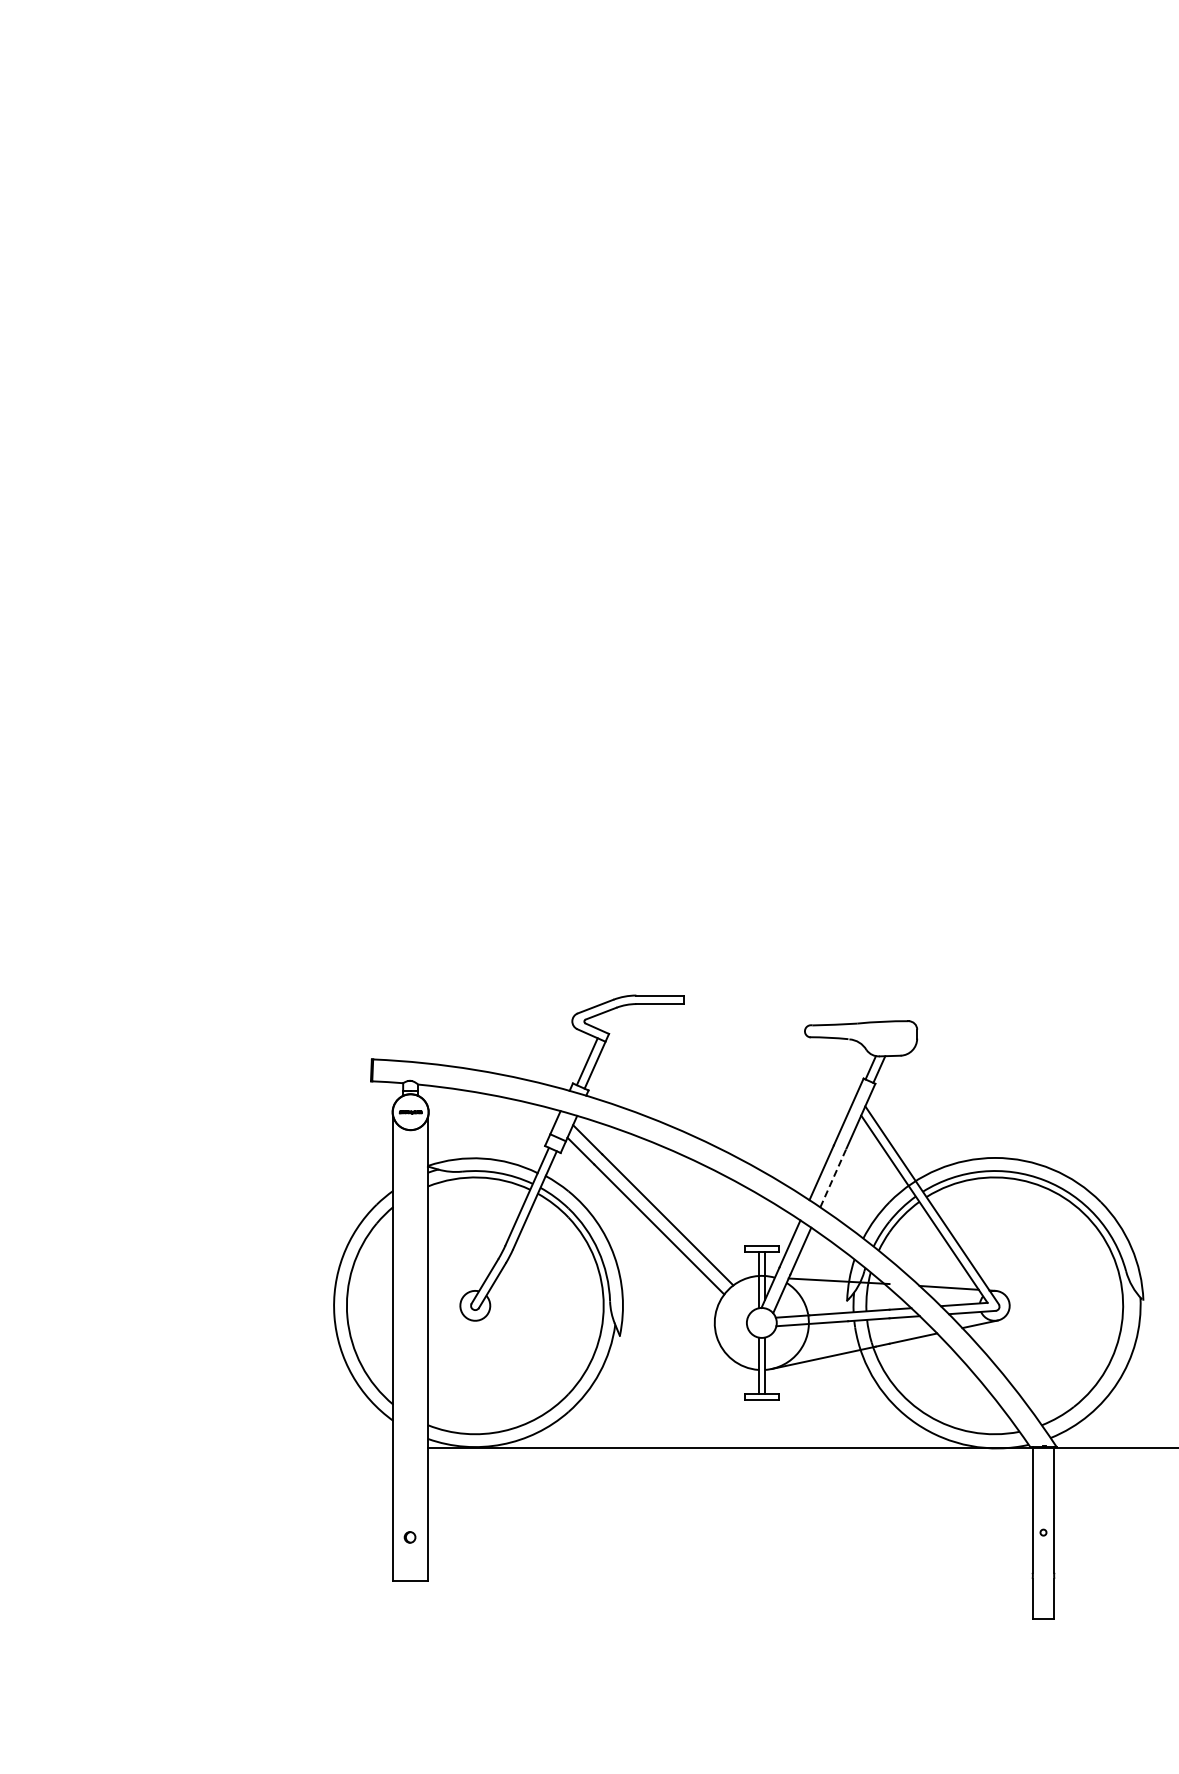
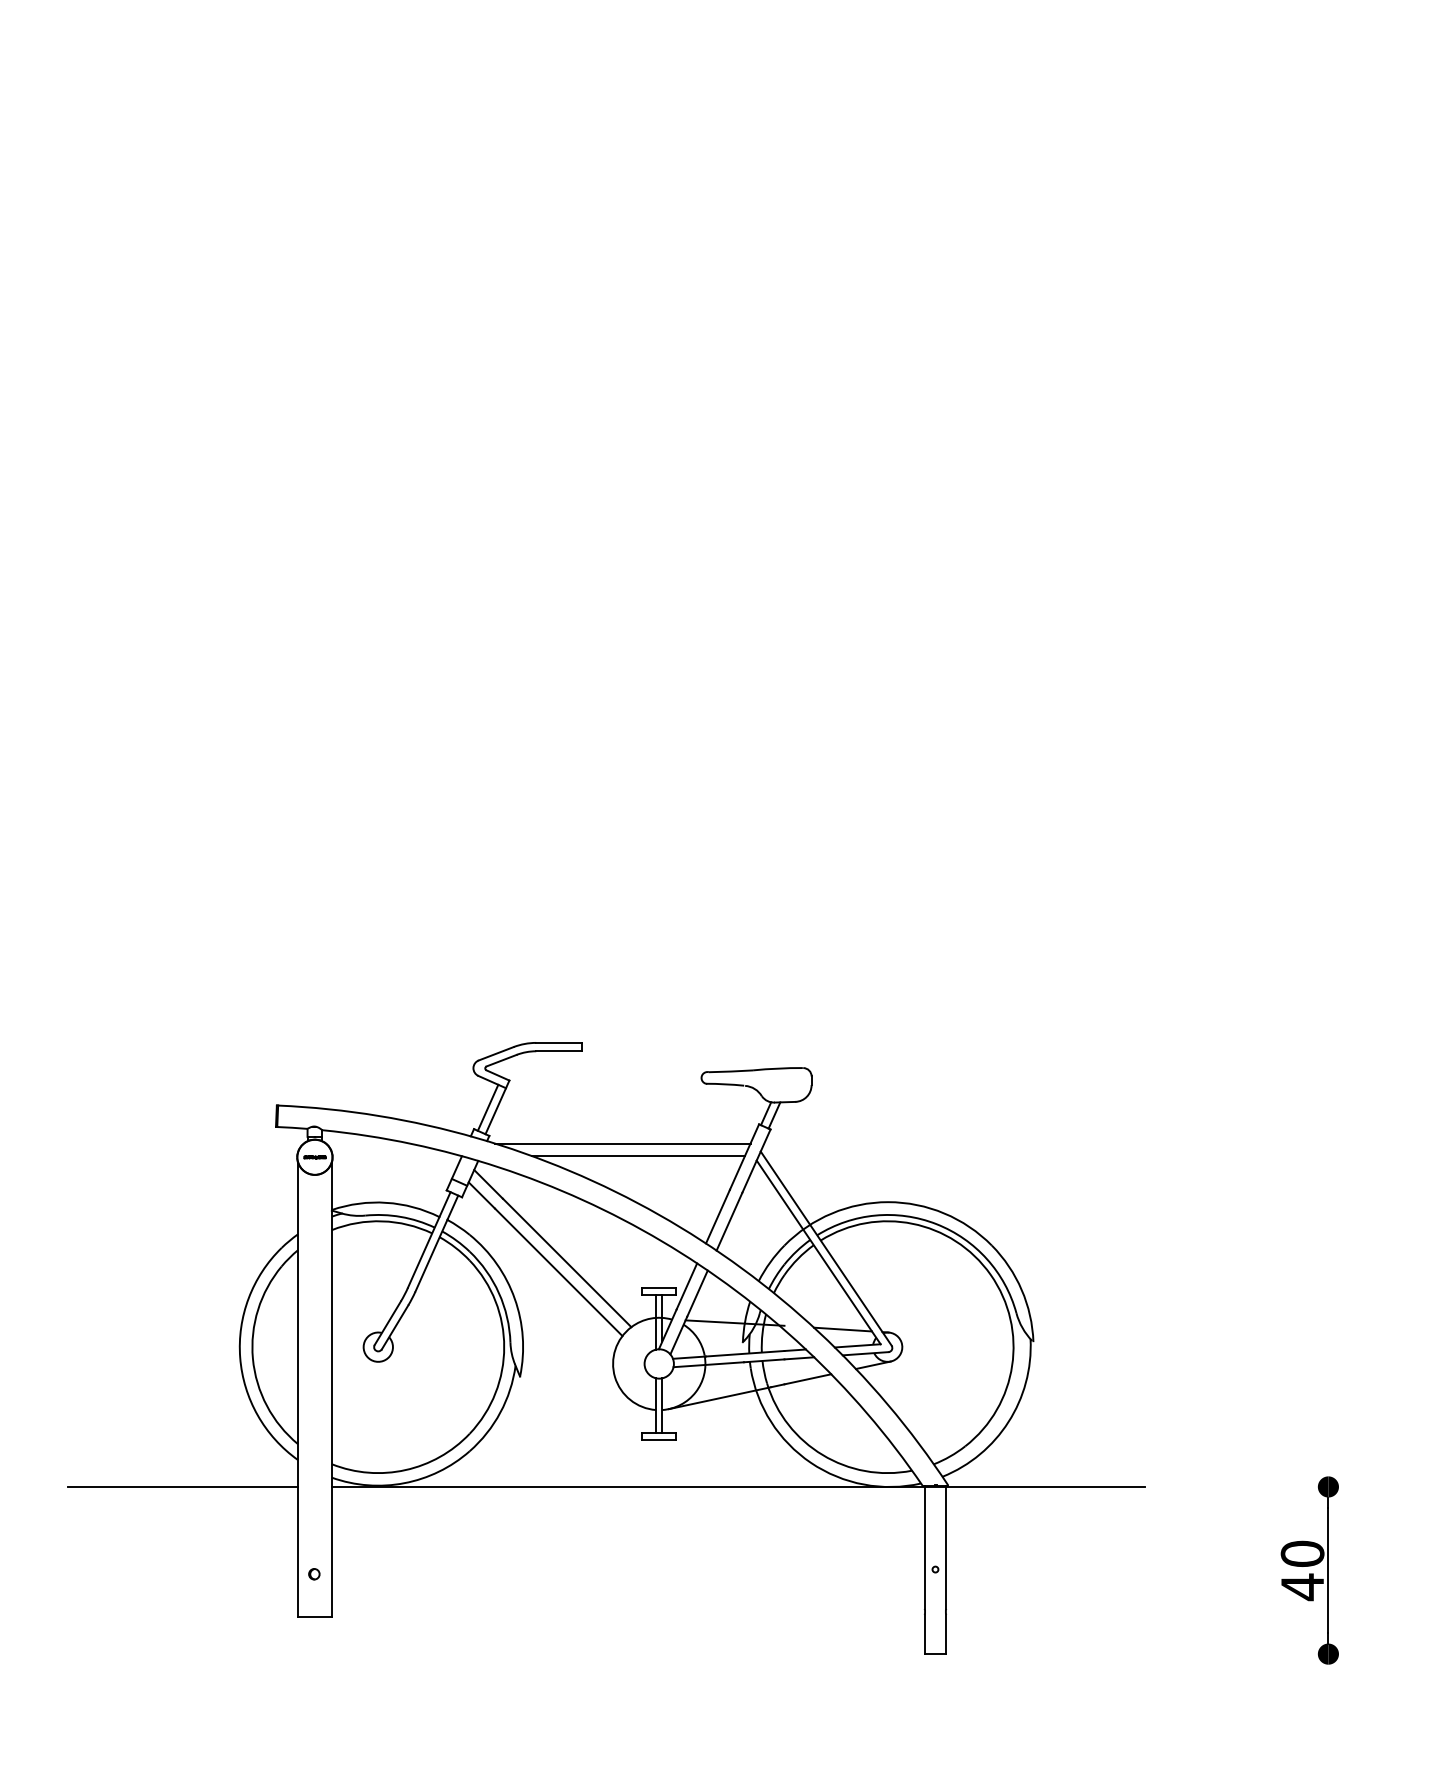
line: (724, 1098) -> (622, 1143), added
line: (740, 1111) -> (638, 1156), added
line: (833, 1177) -> (729, 1221), dashed -> solid
line: (276, 1447) -> (183, 1486), added

